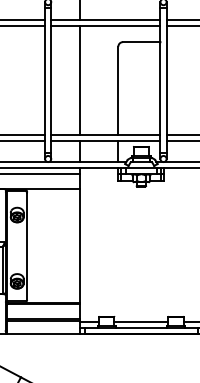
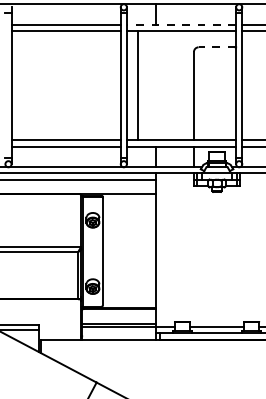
line: (105, 20) -> (181, 25), solid -> dashed
line: (140, 42) -> (216, 47), solid -> dashed
line: (79, 80) -> (137, 85), moved

